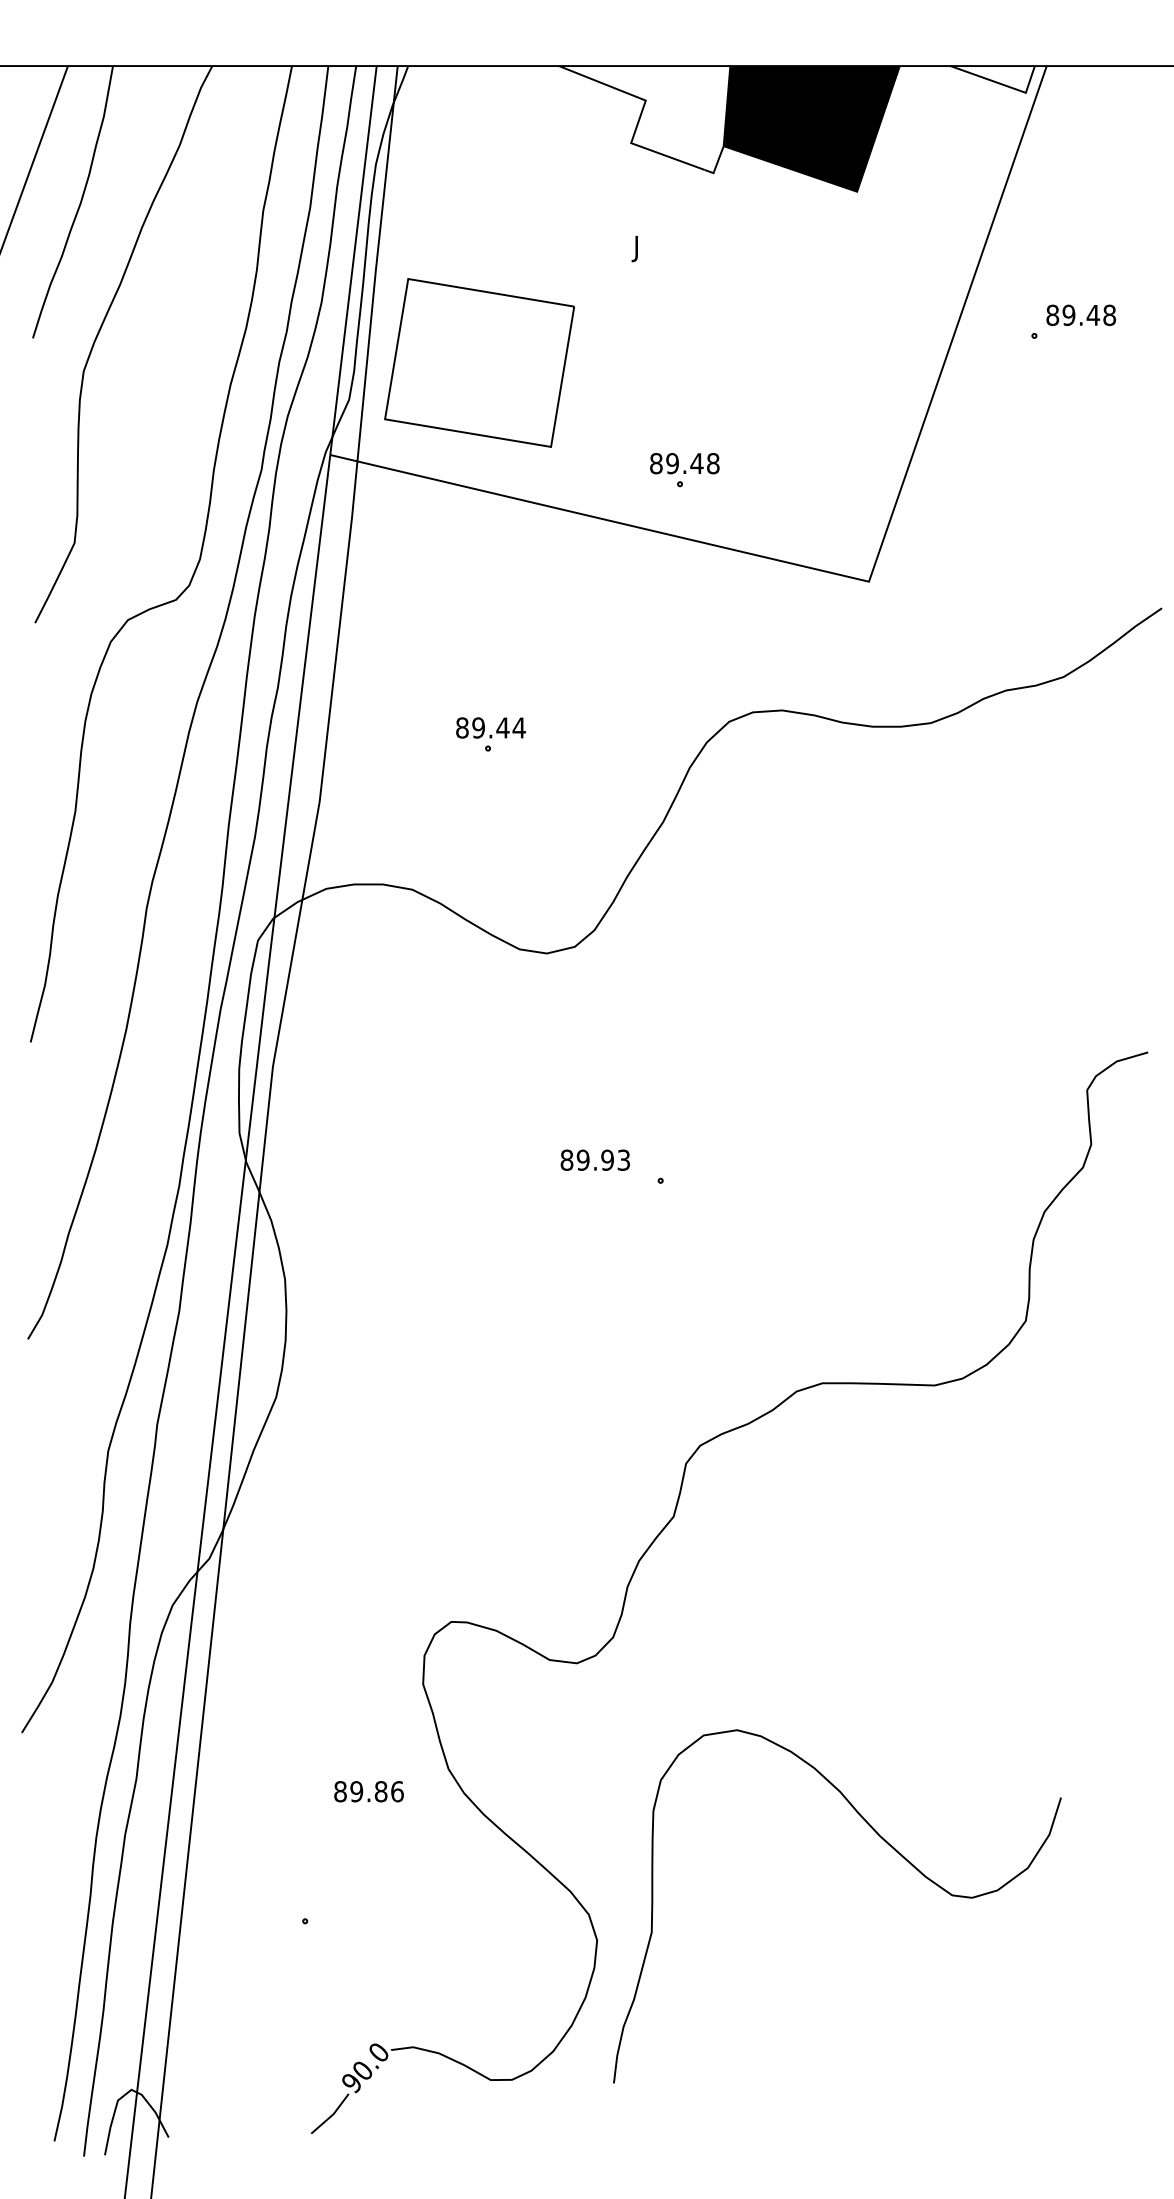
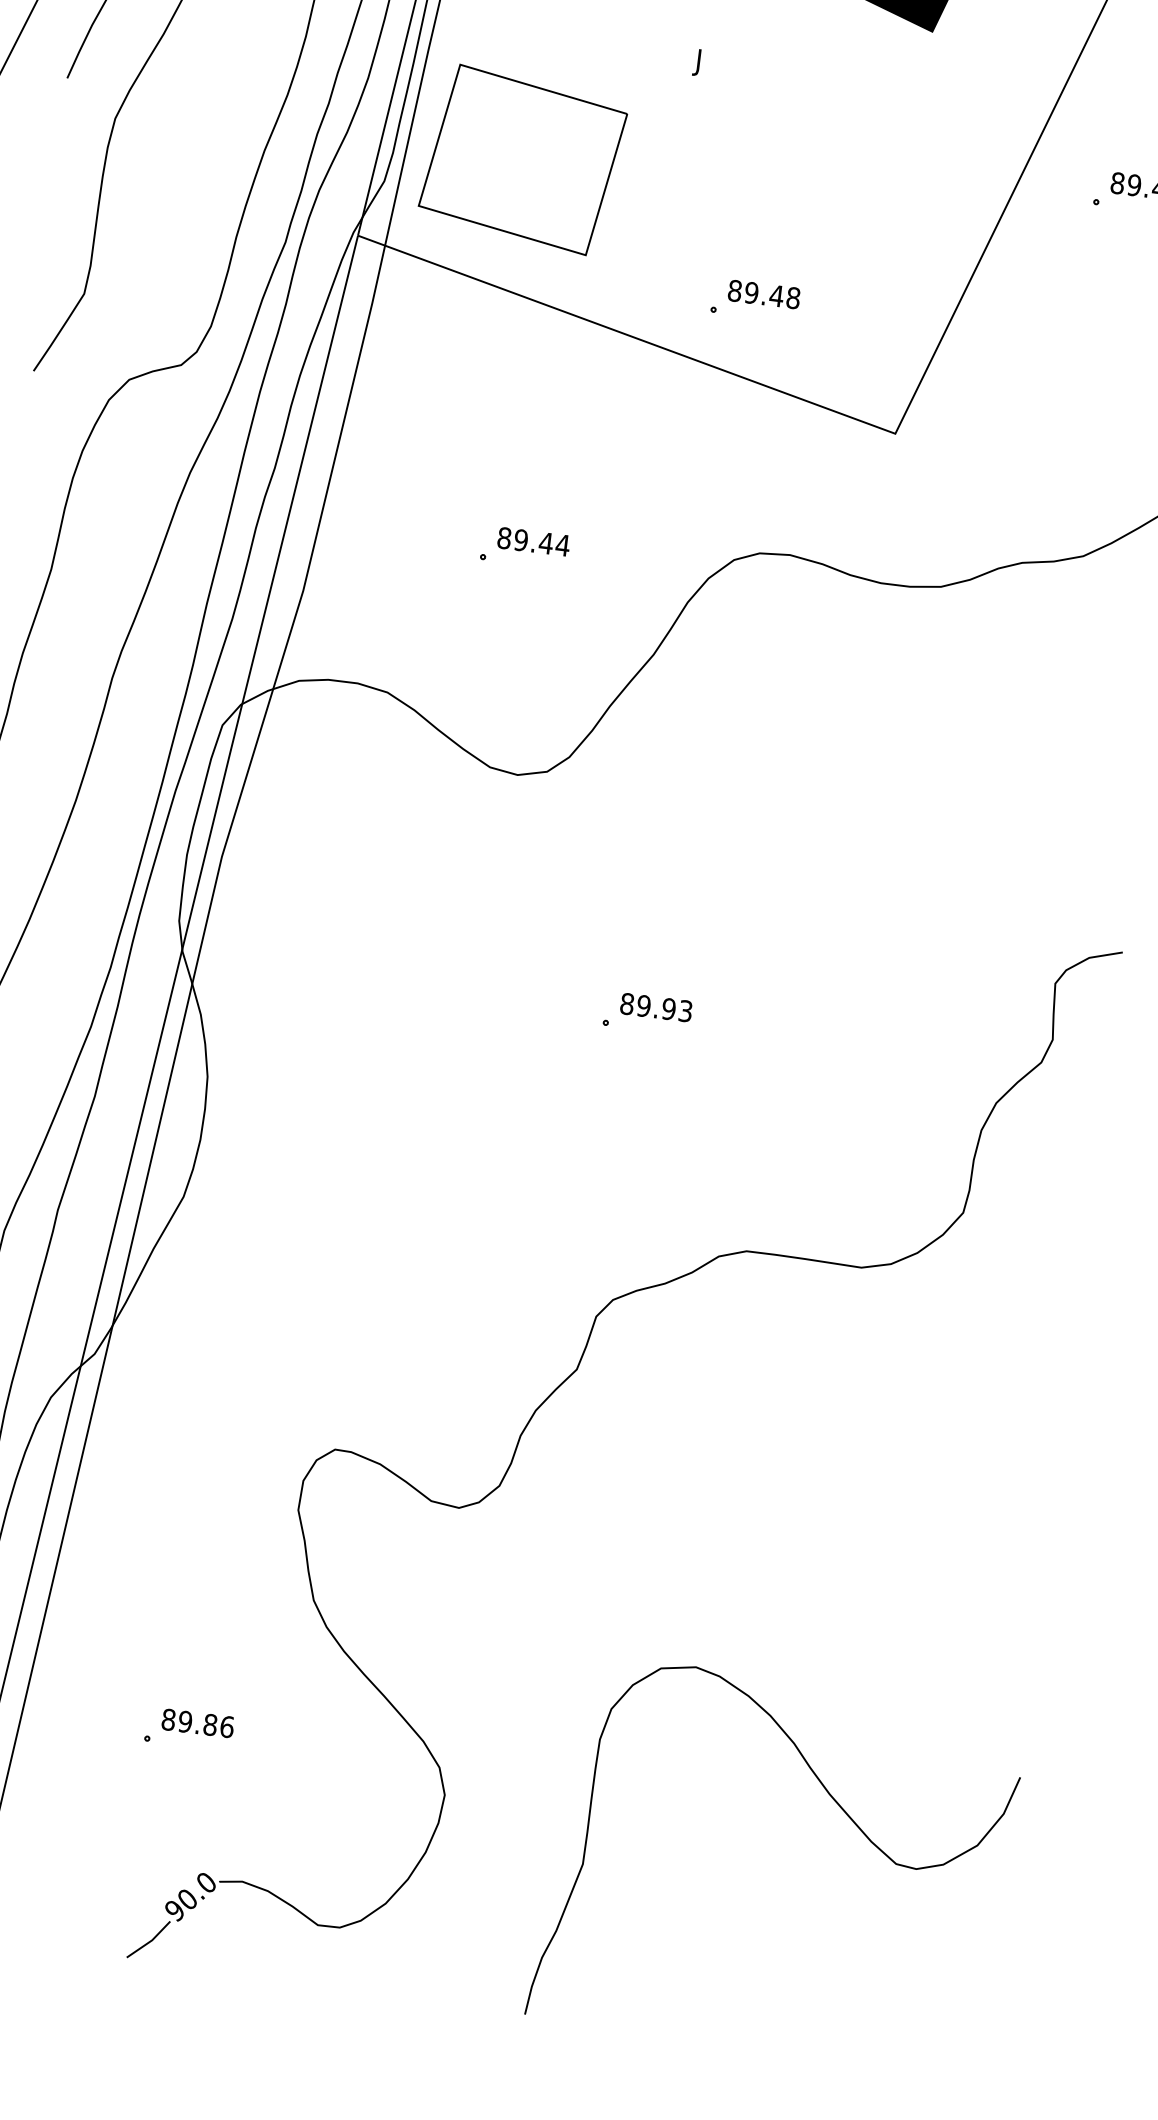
text: (684, 463) -> (763, 294), moved
text: (490, 727) -> (533, 541), moved
text: (594, 1159) -> (655, 1006), moved
text: (368, 1791) -> (197, 1723), moved
curve: (887, 1844) -> (836, 1803), moved

